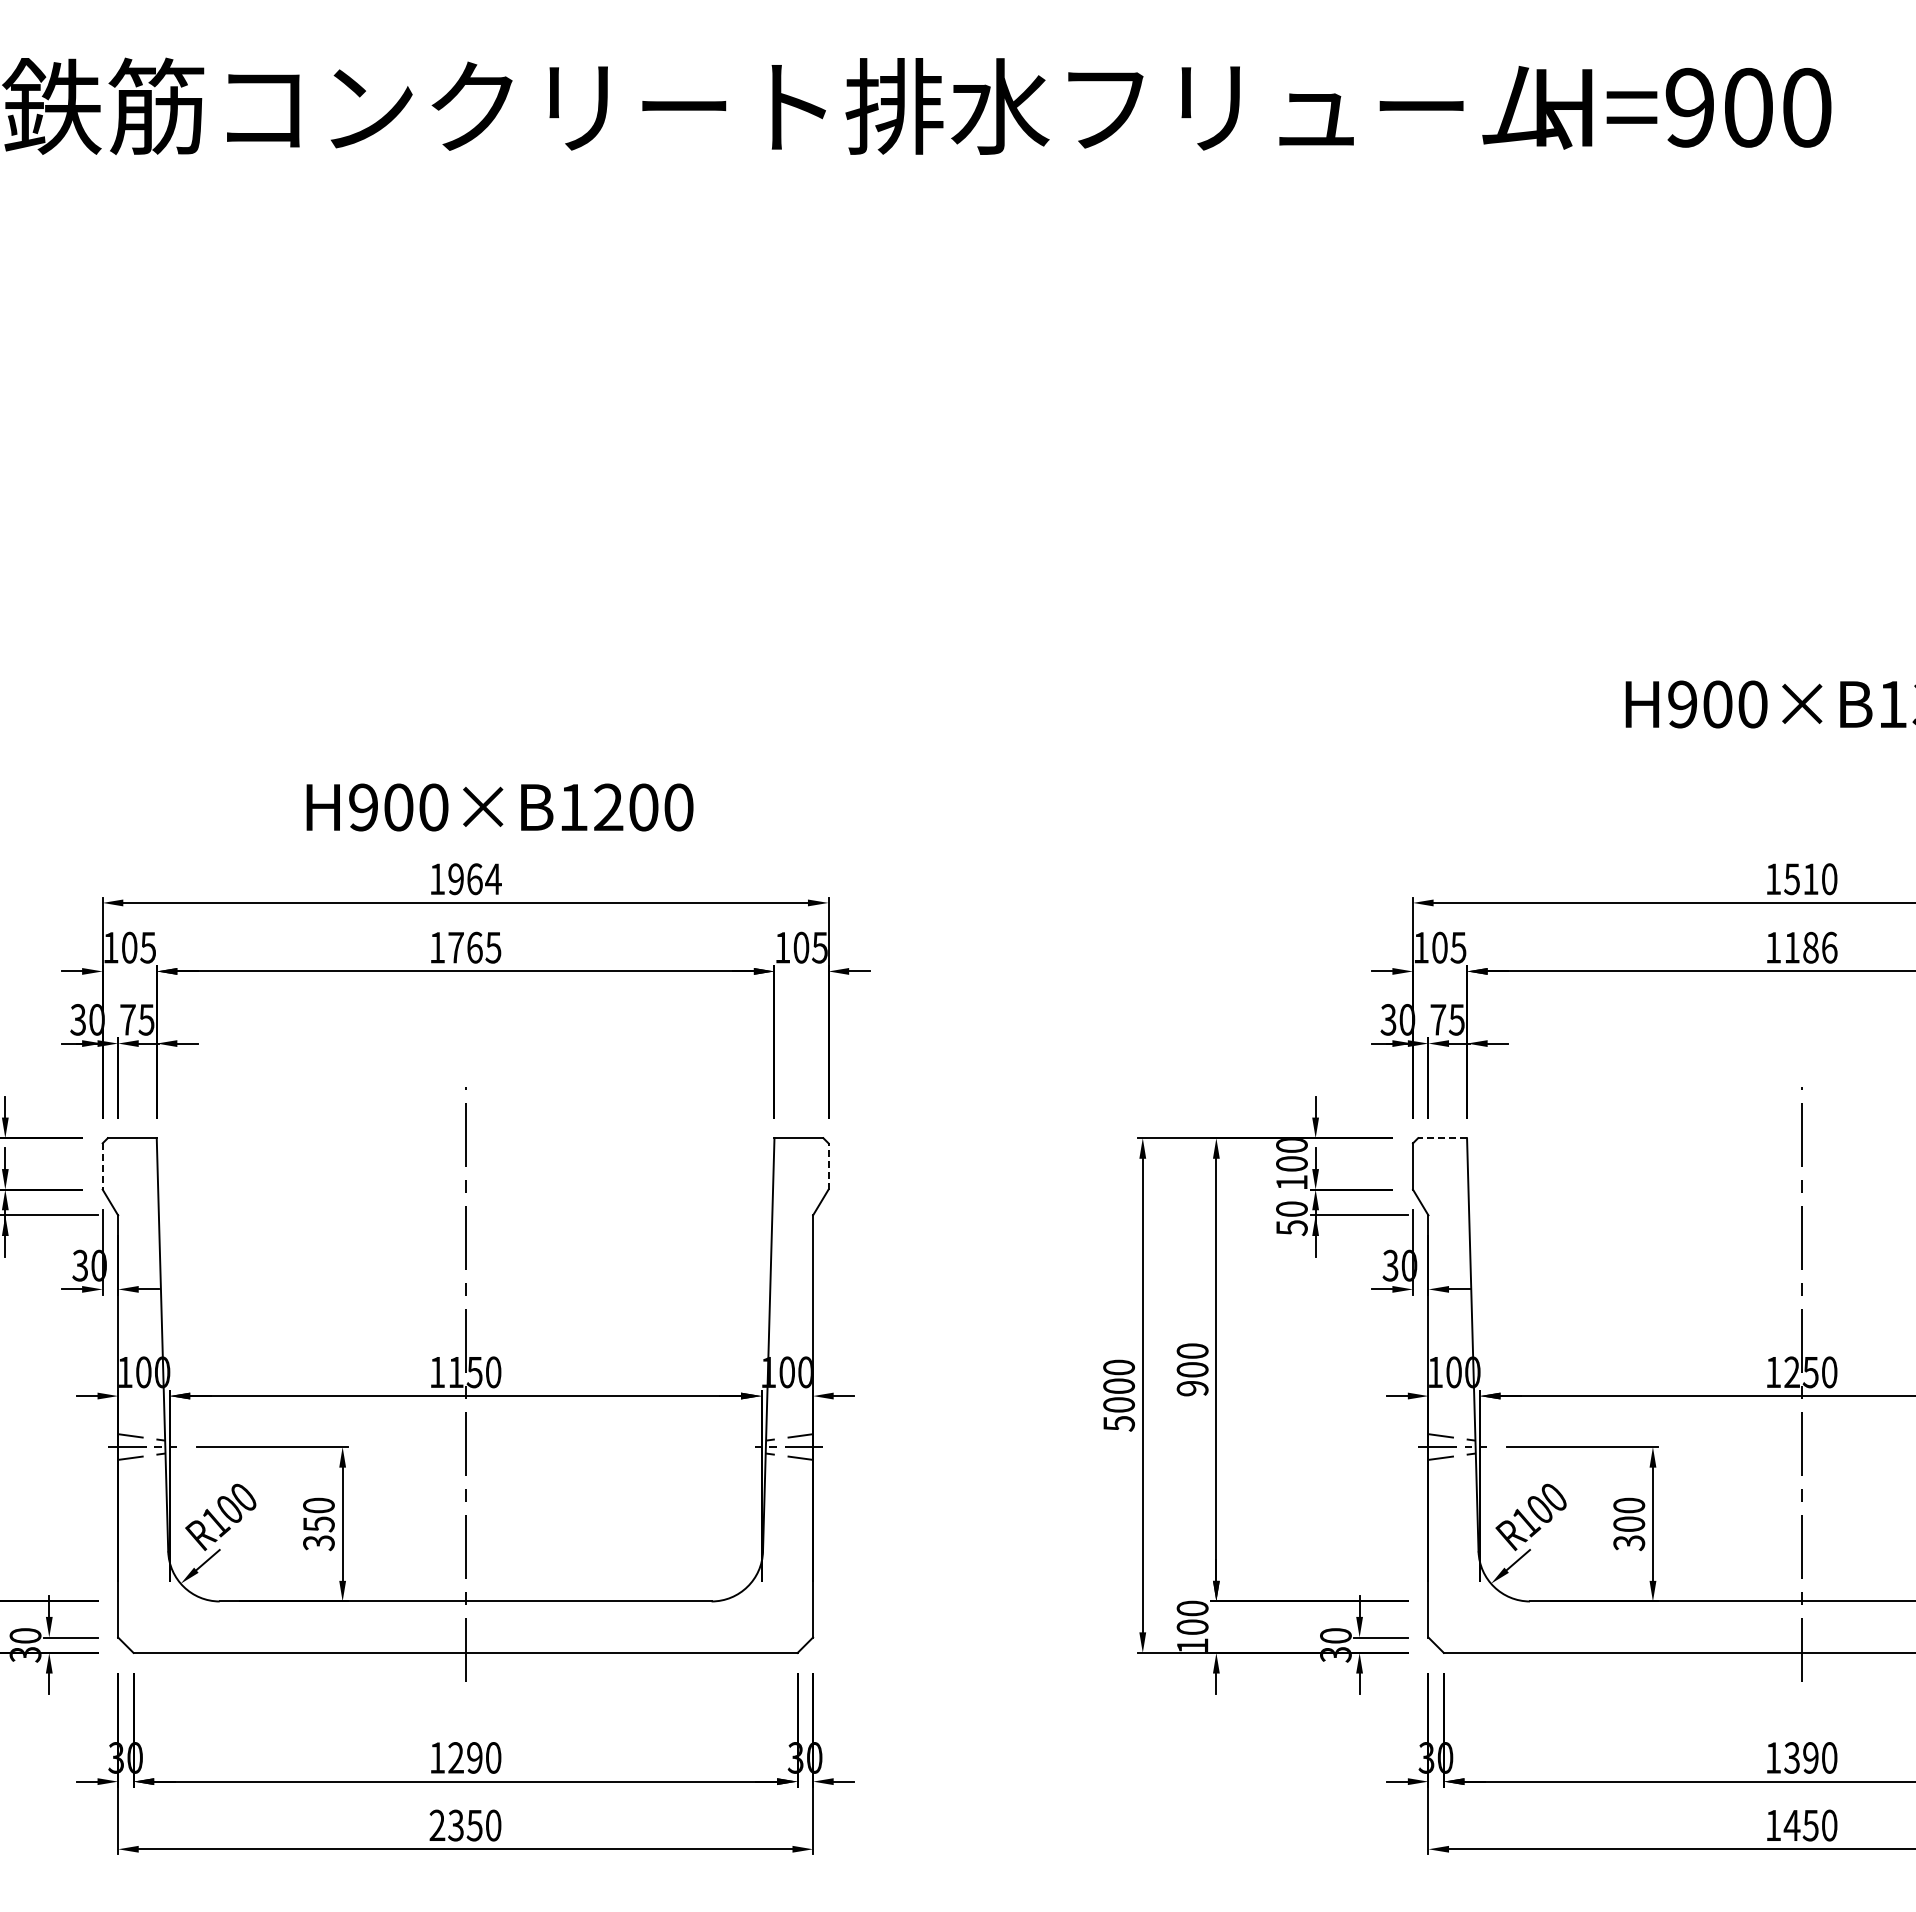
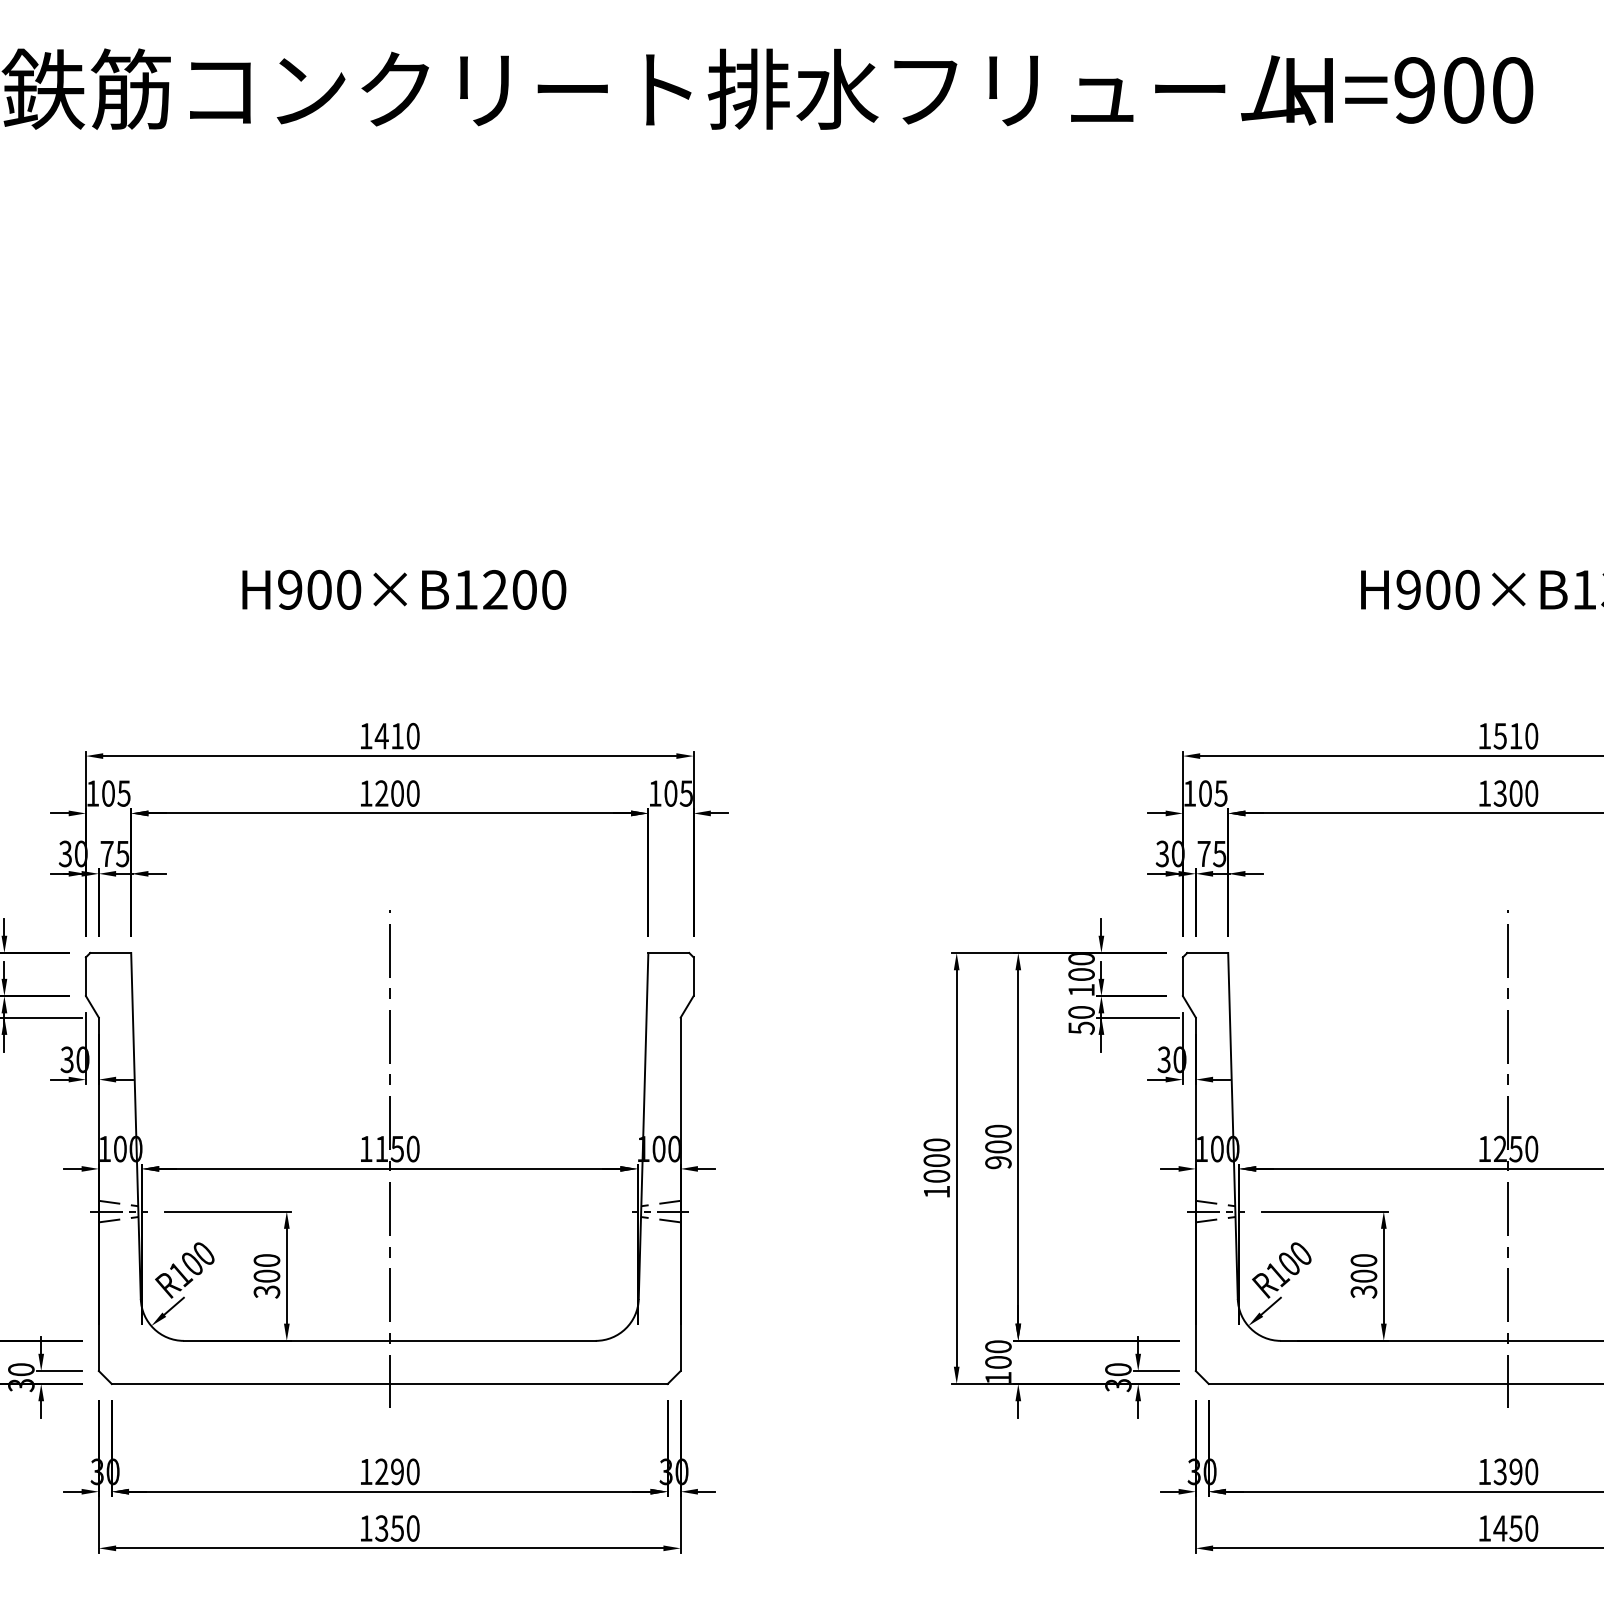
text: (499, 807) -> (403, 589), moved
text: (474, 879) -> (397, 736), 1964 -> 1410
text: (474, 947) -> (397, 793), 1765 -> 1200
text: (1810, 947) -> (1515, 793), 1186 -> 1300
line: (1442, 1138) -> (1207, 953), dashed -> solid
line: (102, 1166) -> (85, 976), dashed -> solid
line: (828, 1166) -> (693, 976), dashed -> solid
text: (1119, 1423) -> (937, 1191), 5000 -> 1000
text: (318, 1524) -> (266, 1276), 350 -> 300
text: (437, 1824) -> (366, 1527), 2350 -> 1350

